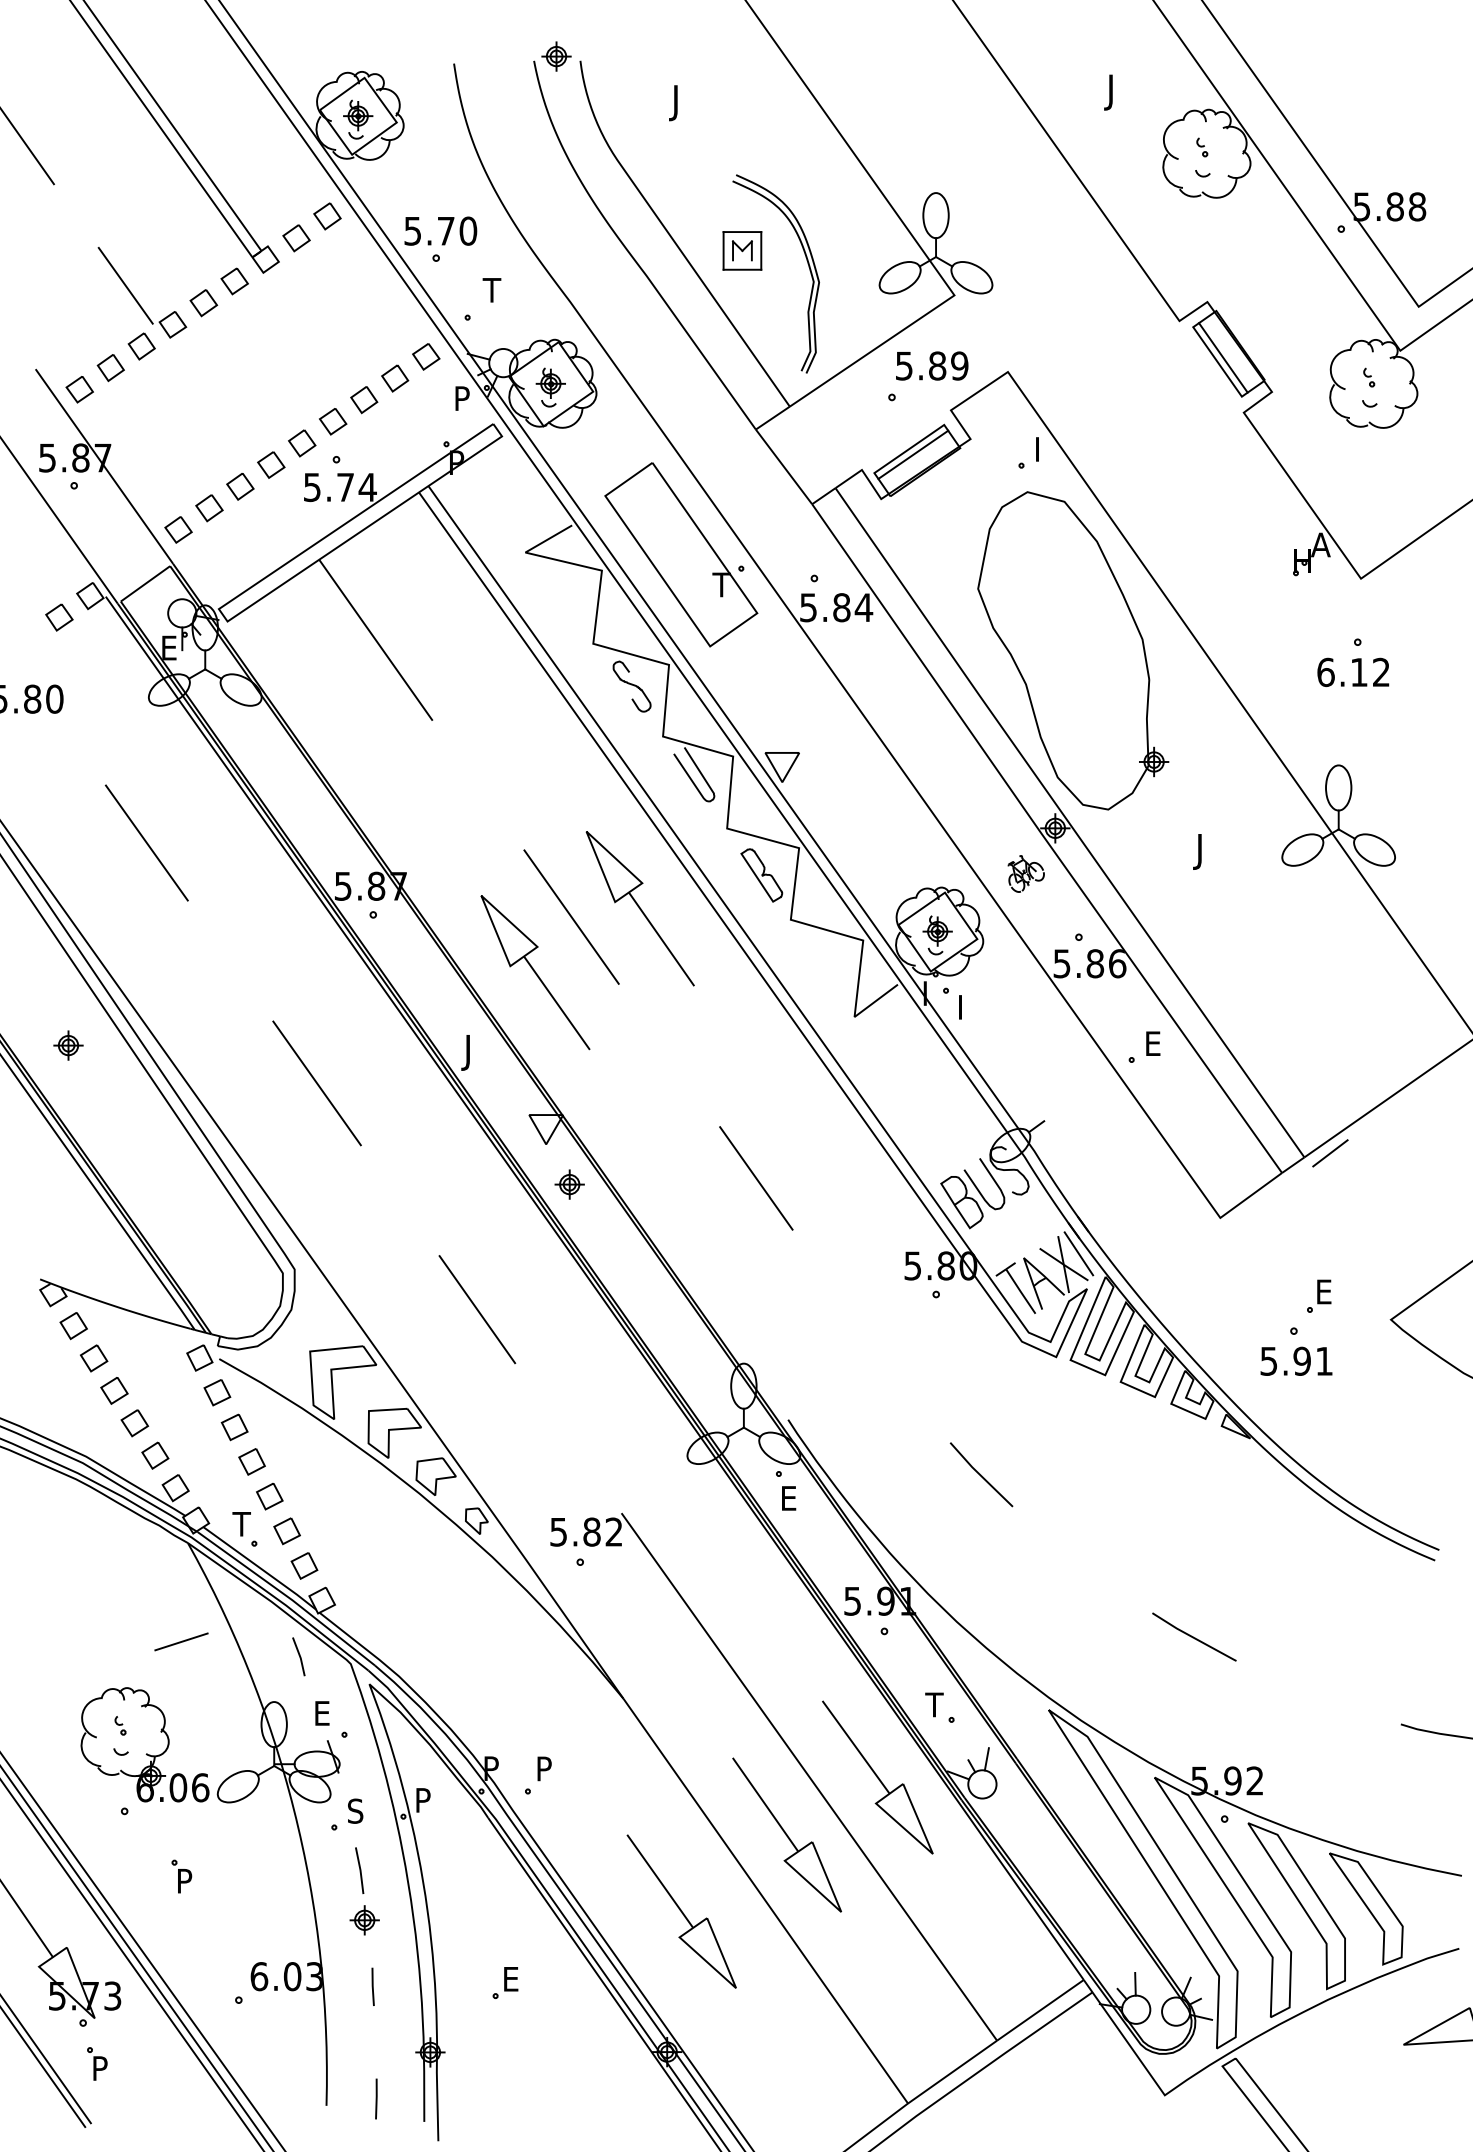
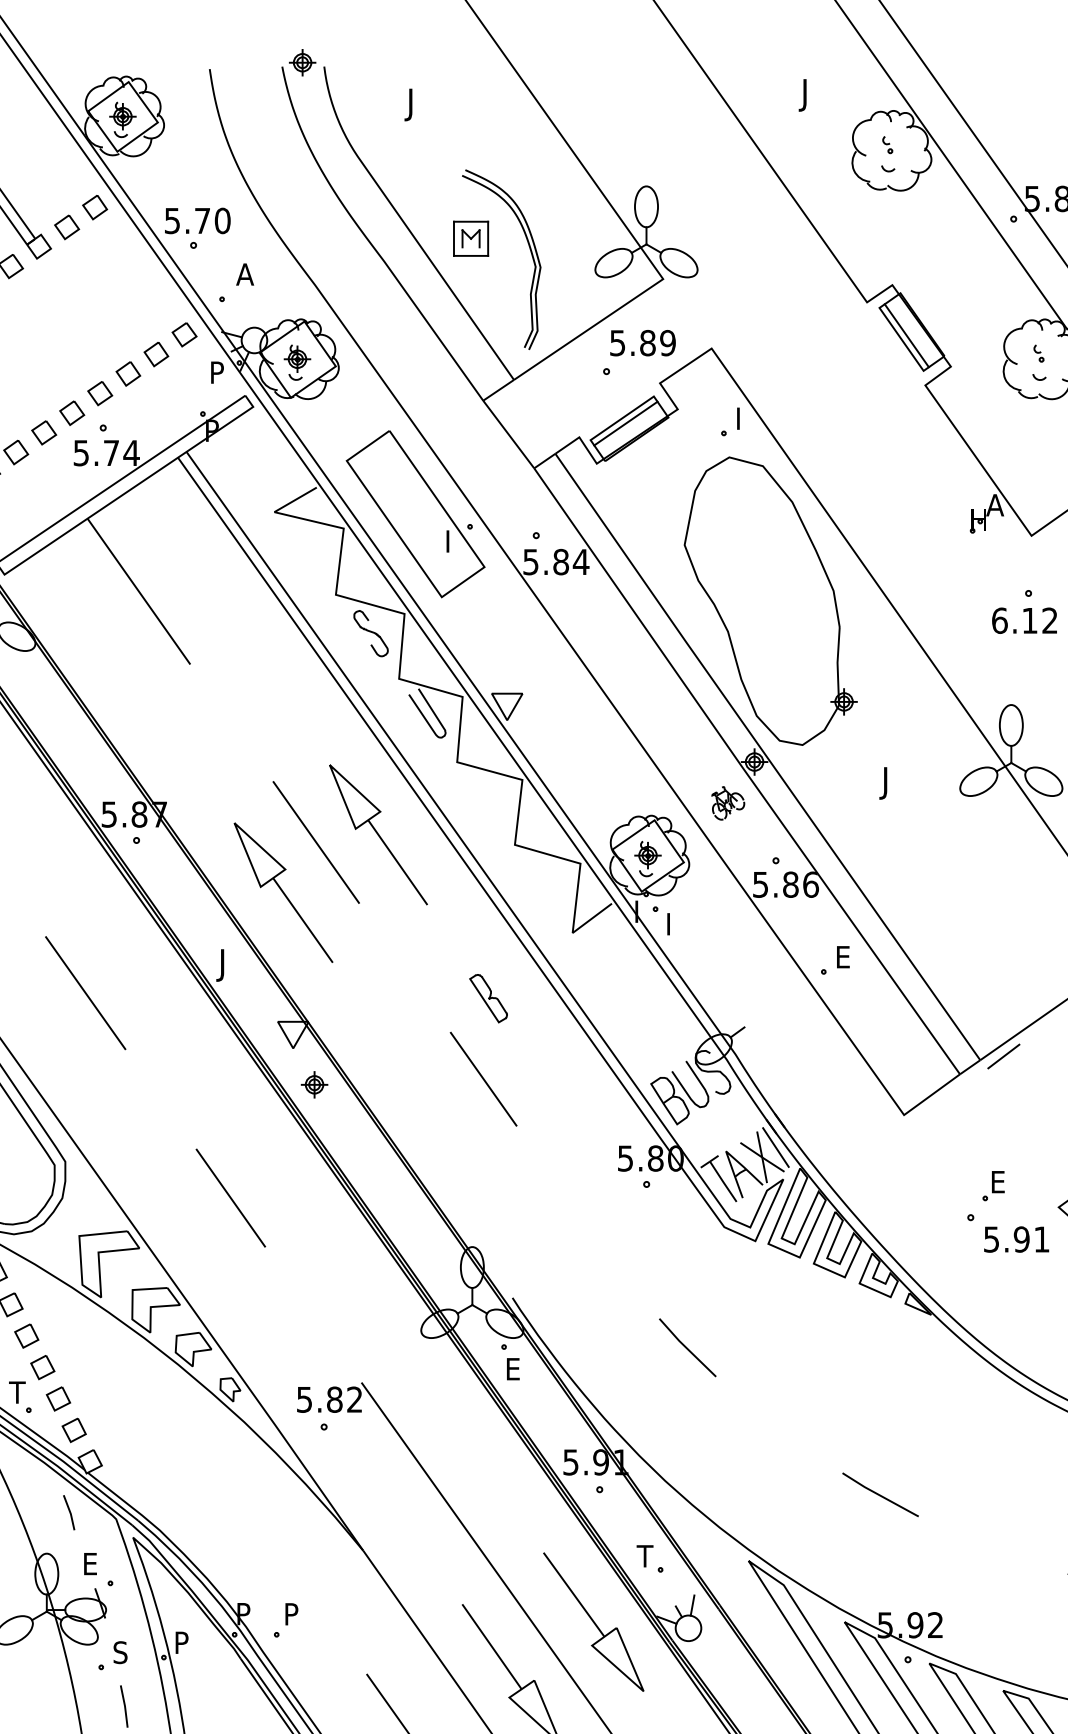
text: (492, 290) -> (244, 274), T -> A
text: (721, 584) -> (452, 541), T -> I
part: (761, 875) -> (488, 998), moved
text: (1296, 1360) -> (1016, 1238), moved

